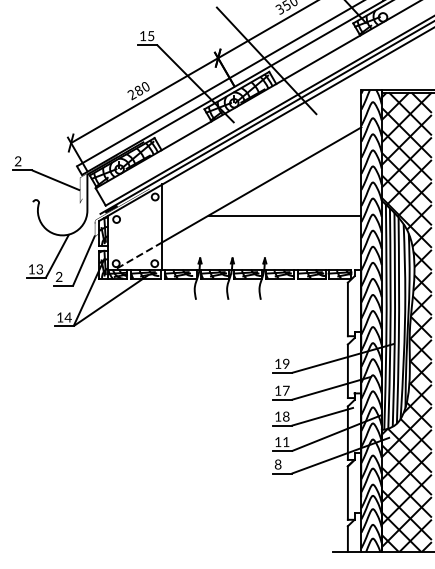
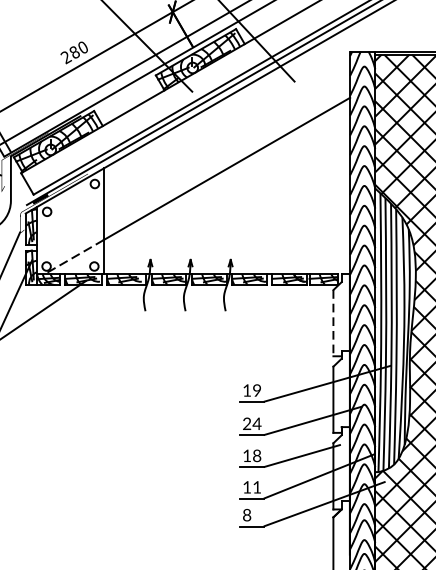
line: (284, 215) -> (254, 206), removed
line: (347, 309) -> (332, 323), solid -> dashed
text: (281, 390) -> (251, 423), 17 -> 24

